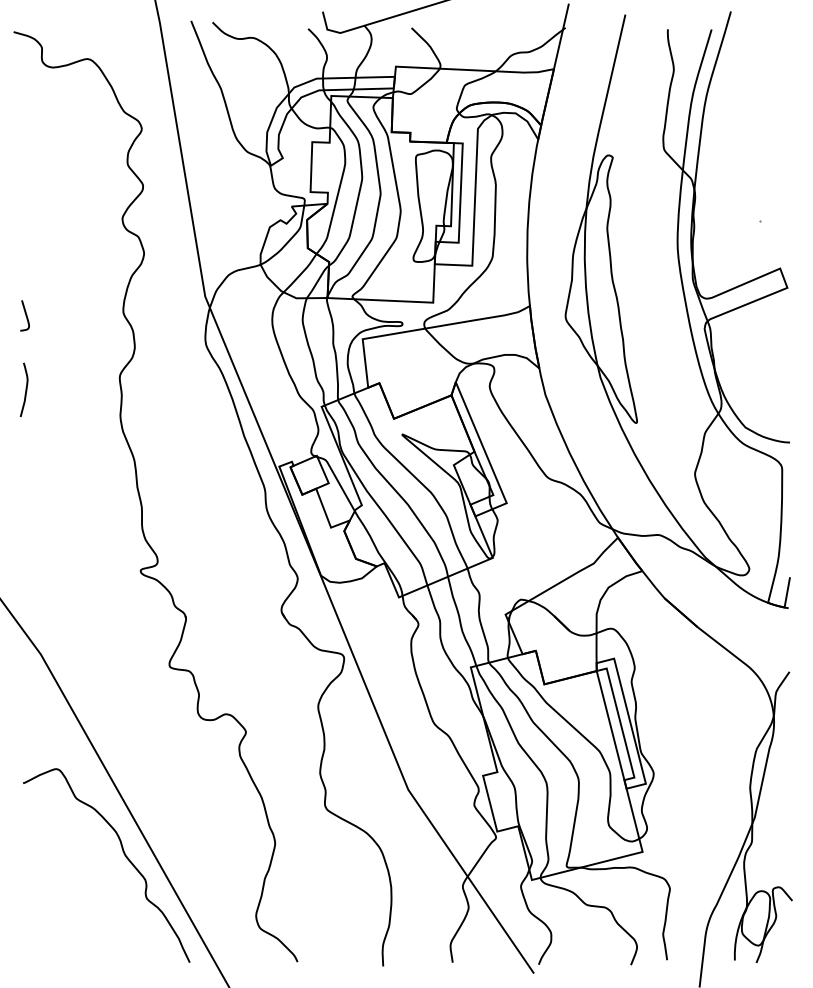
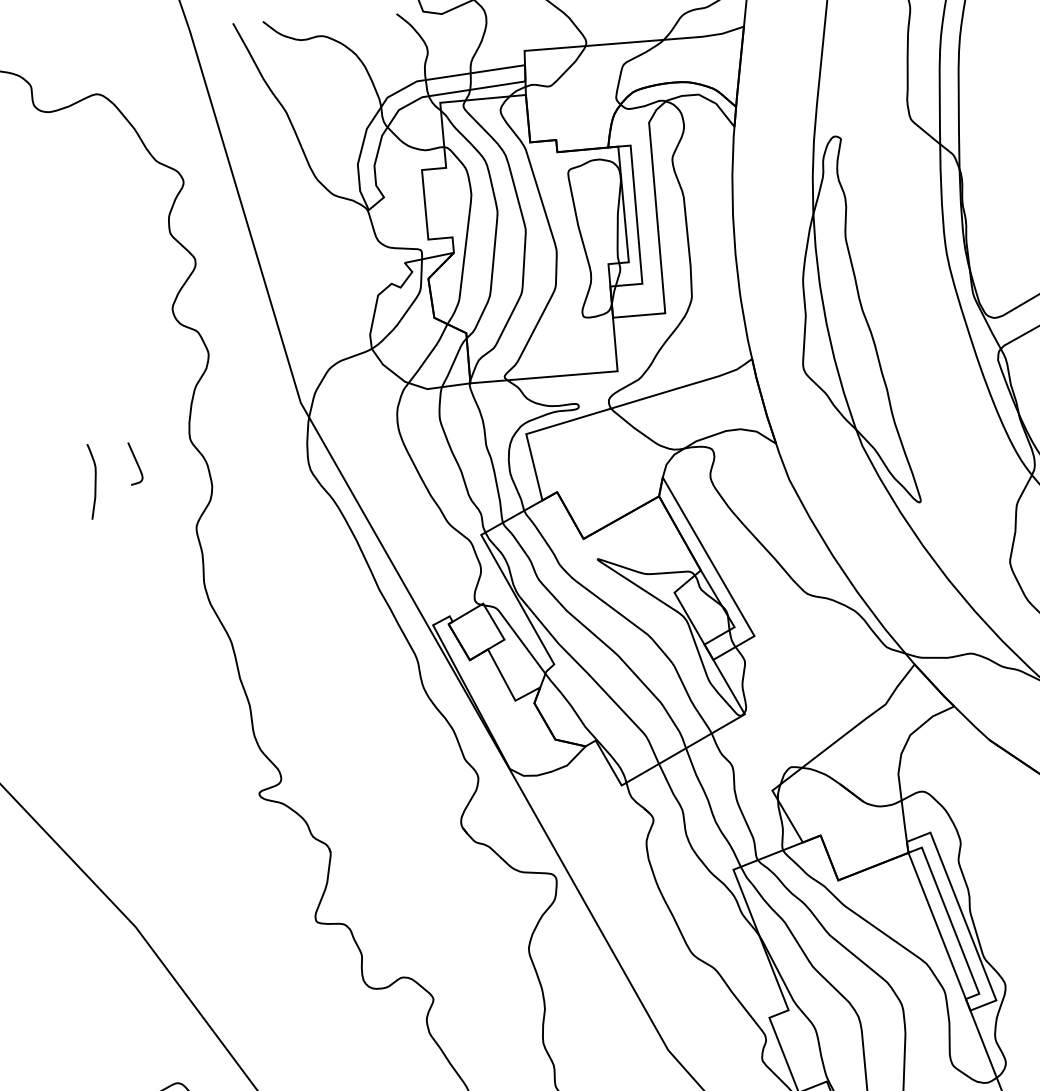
curve: (25, 315) -> (135, 462), moved
curve: (25, 389) -> (94, 480), moved

